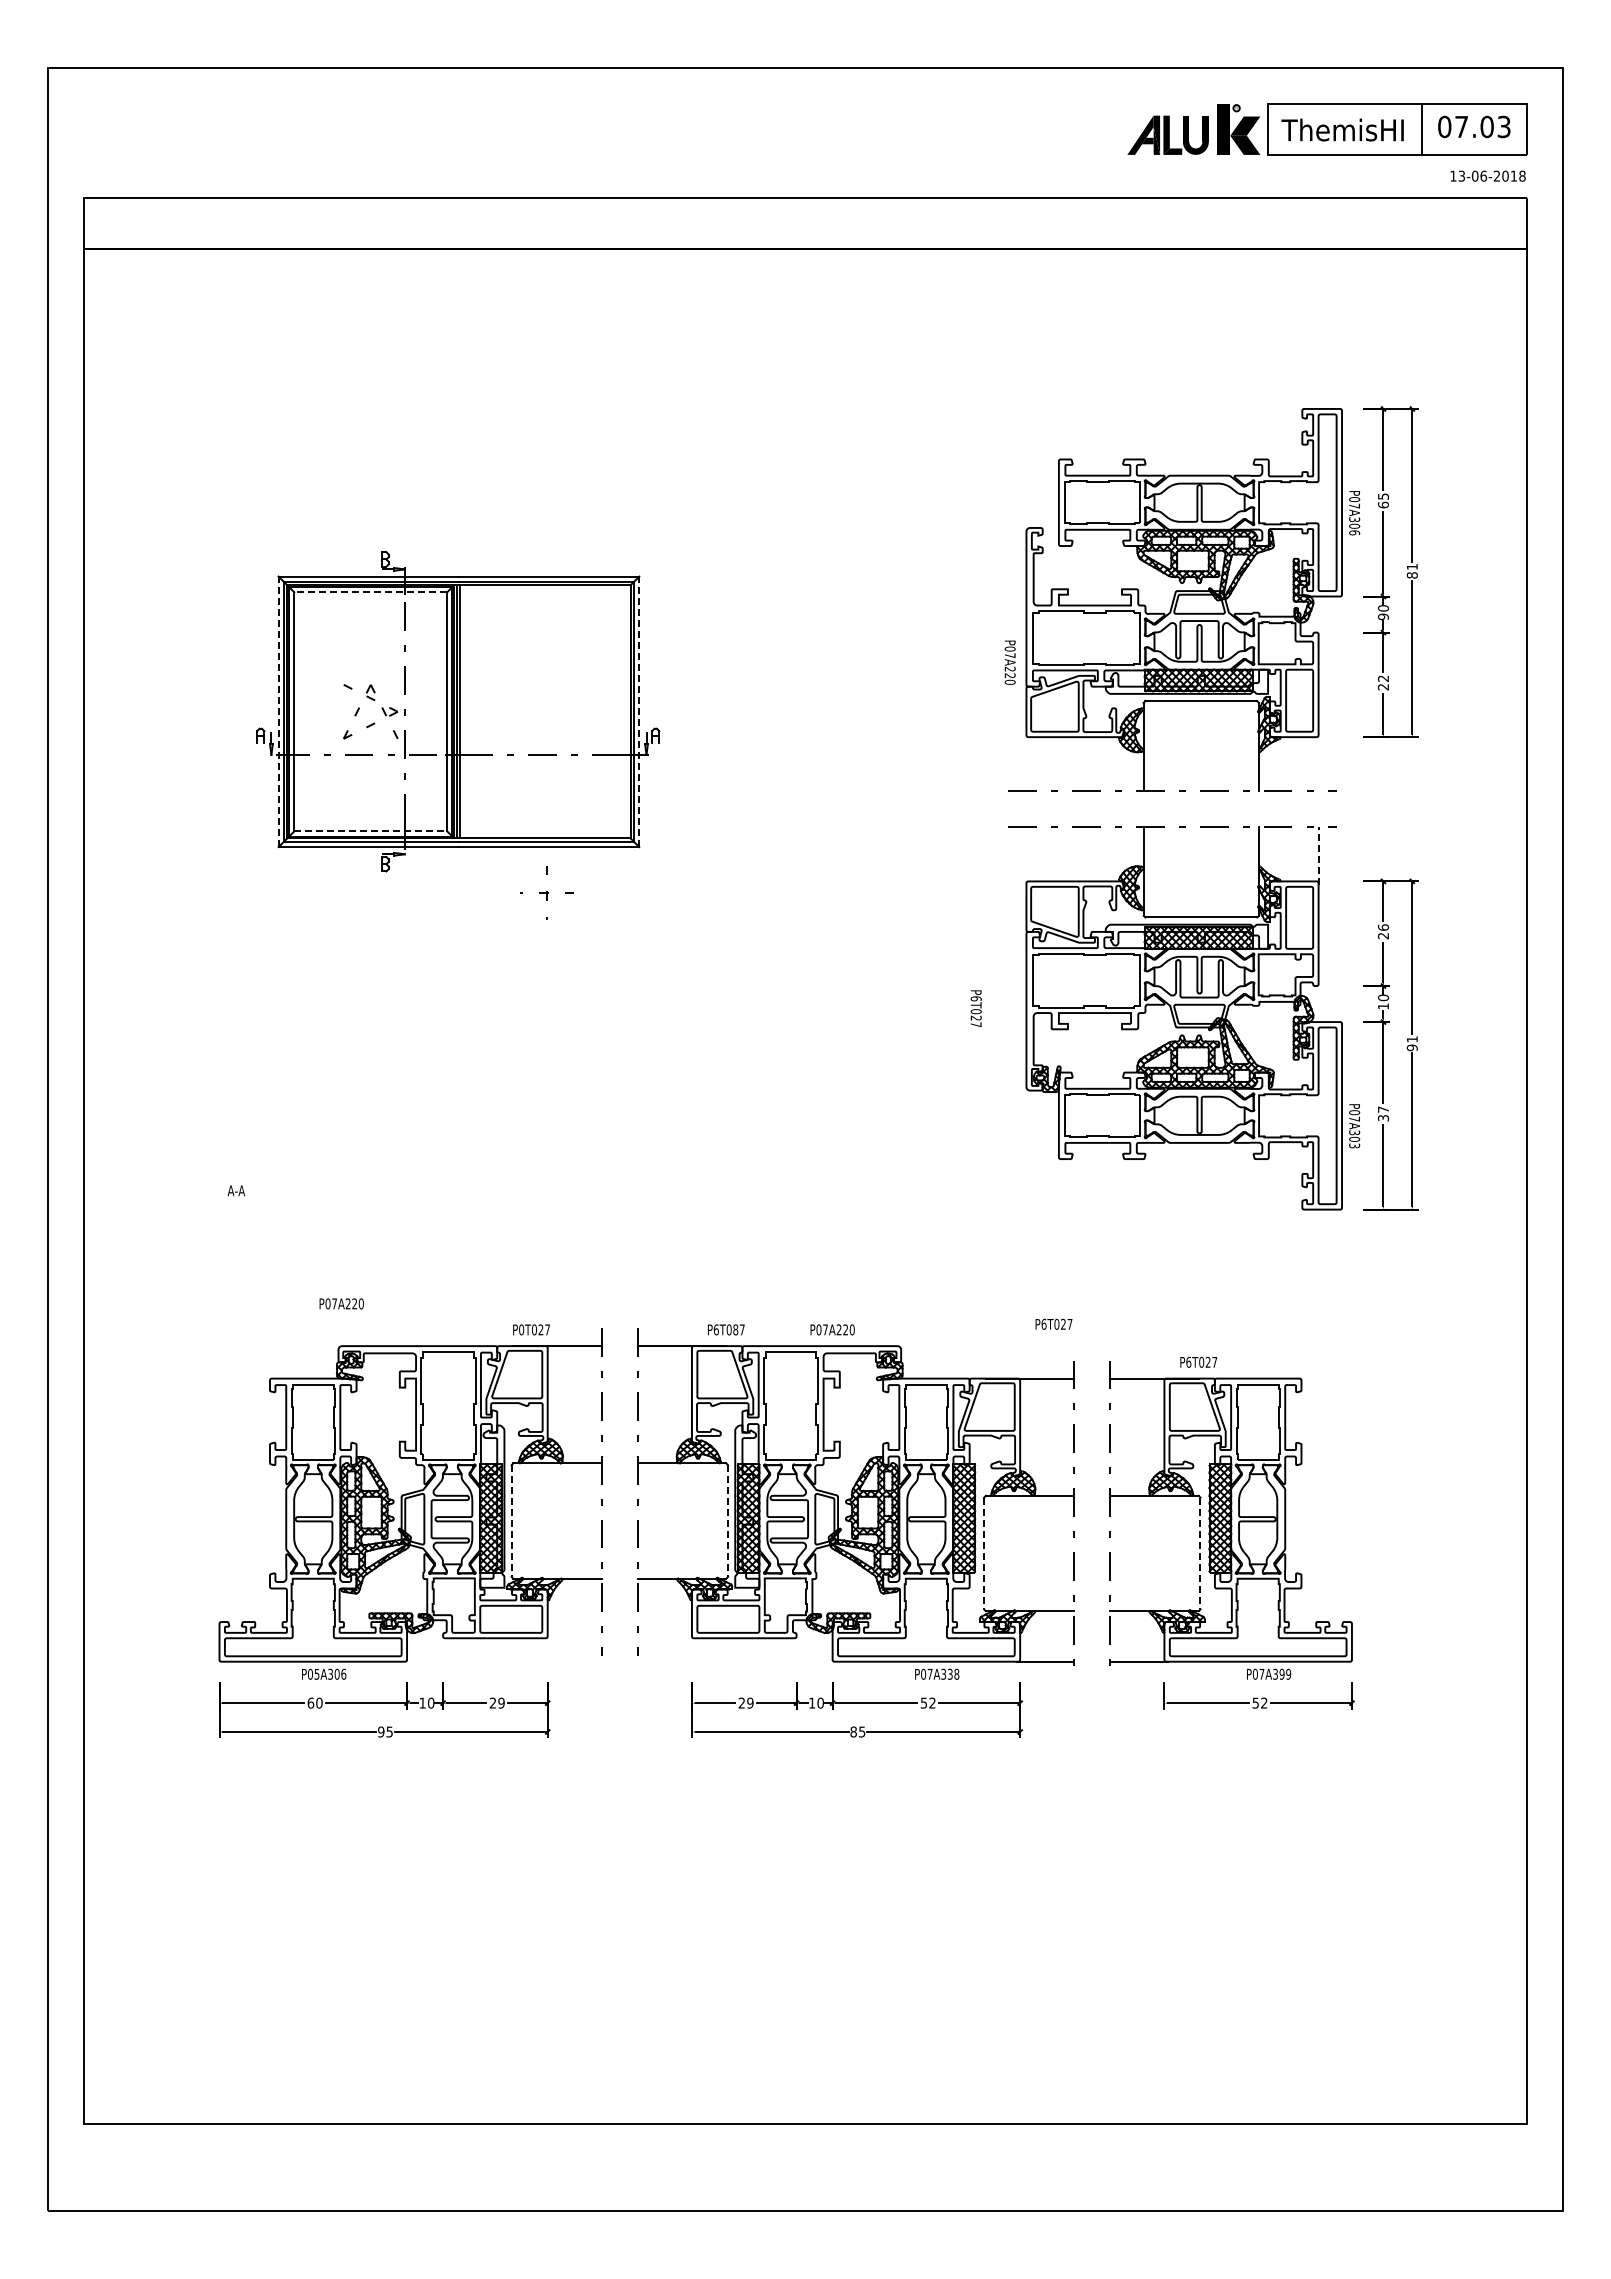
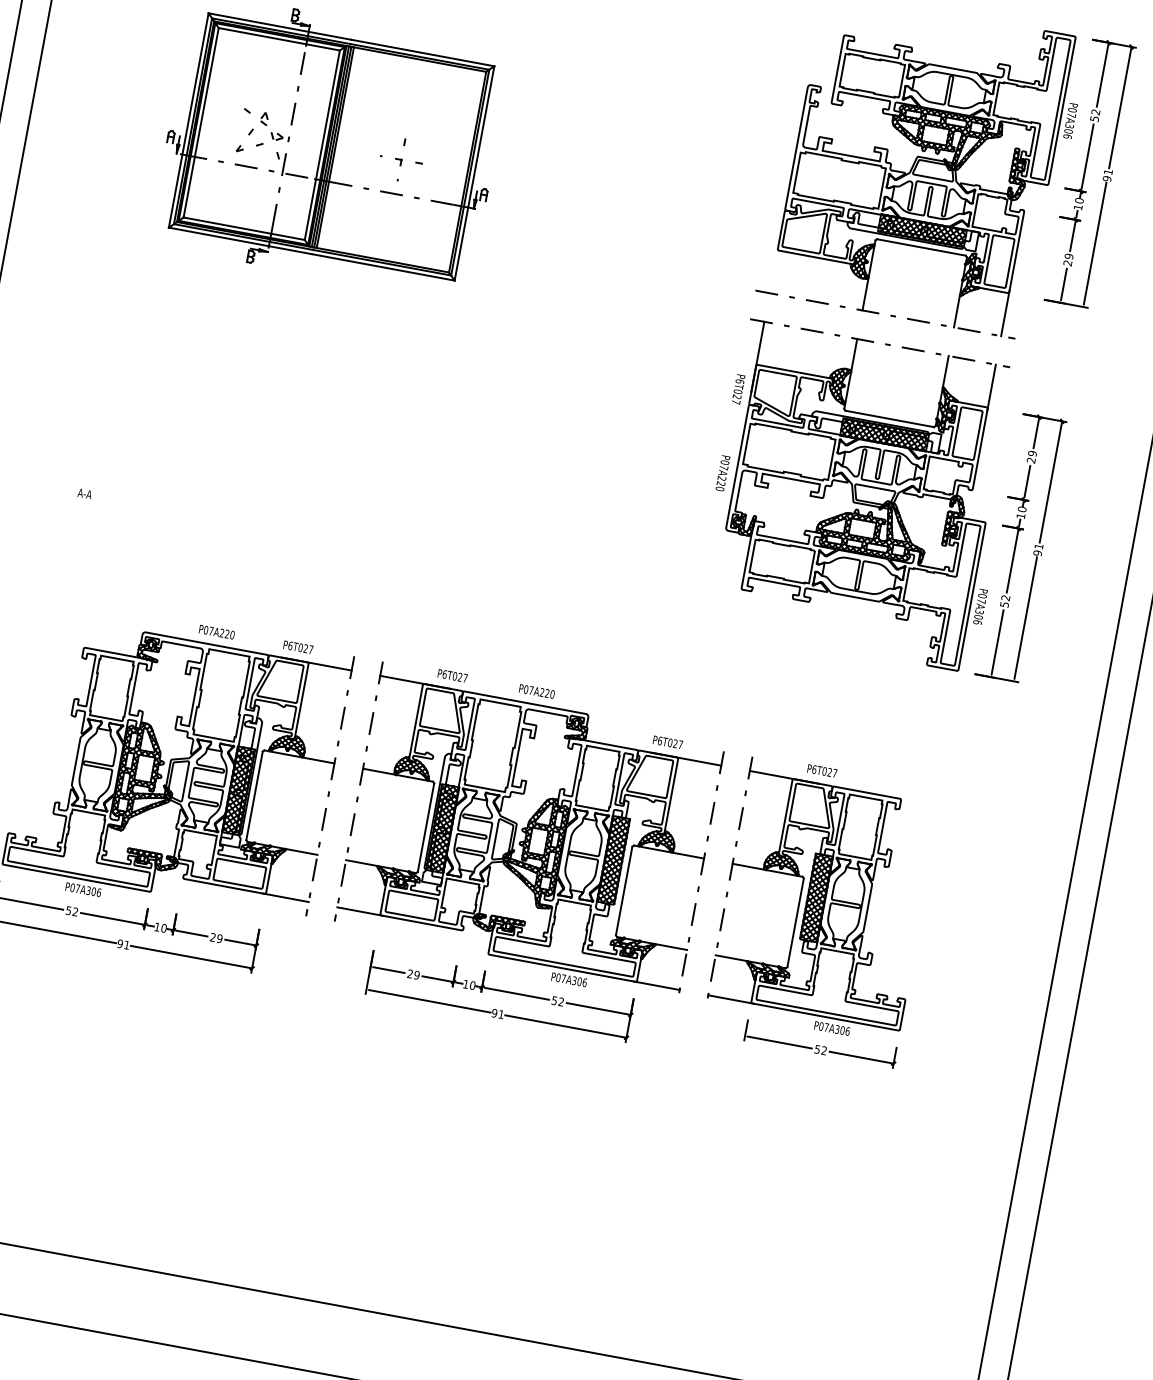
text: (1383, 500) -> (1095, 115), 65 -> 52
text: (1412, 575) -> (1107, 178), 81 -> 91
line: (370, 592) -> (279, 39), dashed -> solid
text: (1383, 616) -> (1078, 207), 90 -> 10
text: (1009, 662) -> (722, 473), moved
text: (1383, 678) -> (1069, 256), 22 -> 29
line: (278, 711) -> (188, 120), dashed -> solid
line: (463, 711) -> (335, 147), added
line: (639, 711) -> (474, 173), dashed -> solid
line: (1318, 762) -> (1005, 313), added
line: (371, 831) -> (244, 228), dashed -> solid
line: (1318, 856) -> (991, 387), dashed -> solid
line: (1026, 871) -> (757, 356), added
part: (546, 892) -> (401, 159), moved
text: (1383, 927) -> (1032, 453), 26 -> 29
text: (975, 1008) -> (737, 389), moved
text: (1383, 1113) -> (1005, 601), 37 -> 52
text: (1354, 1145) -> (977, 622), P07A303 -> P07A306
text: (341, 1303) -> (216, 631), moved
text: (1053, 1323) -> (667, 741), moved
text: (521, 1329) -> (290, 645), P0T027 -> P6T027
text: (735, 1329) -> (460, 677), P6T087 -> P6T027
line: (511, 1521) -> (254, 796), dashed -> solid
line: (728, 1521) -> (426, 828), dashed -> solid
line: (984, 1553) -> (624, 891), dashed -> solid
line: (1200, 1553) -> (795, 922), dashed -> solid
line: (572, 1638) -> (285, 897), added
line: (666, 1638) -> (360, 911), added
text: (953, 1673) -> (582, 981), P07A338 -> P07A306
text: (1285, 1673) -> (845, 1030), P07A399 -> P07A306
text: (316, 1674) -> (77, 888), P05A306 -> P07A306
text: (314, 1702) -> (71, 910), 60 -> 52
text: (389, 1731) -> (126, 944), 95 -> 91
text: (857, 1731) -> (497, 1013), 85 -> 91

